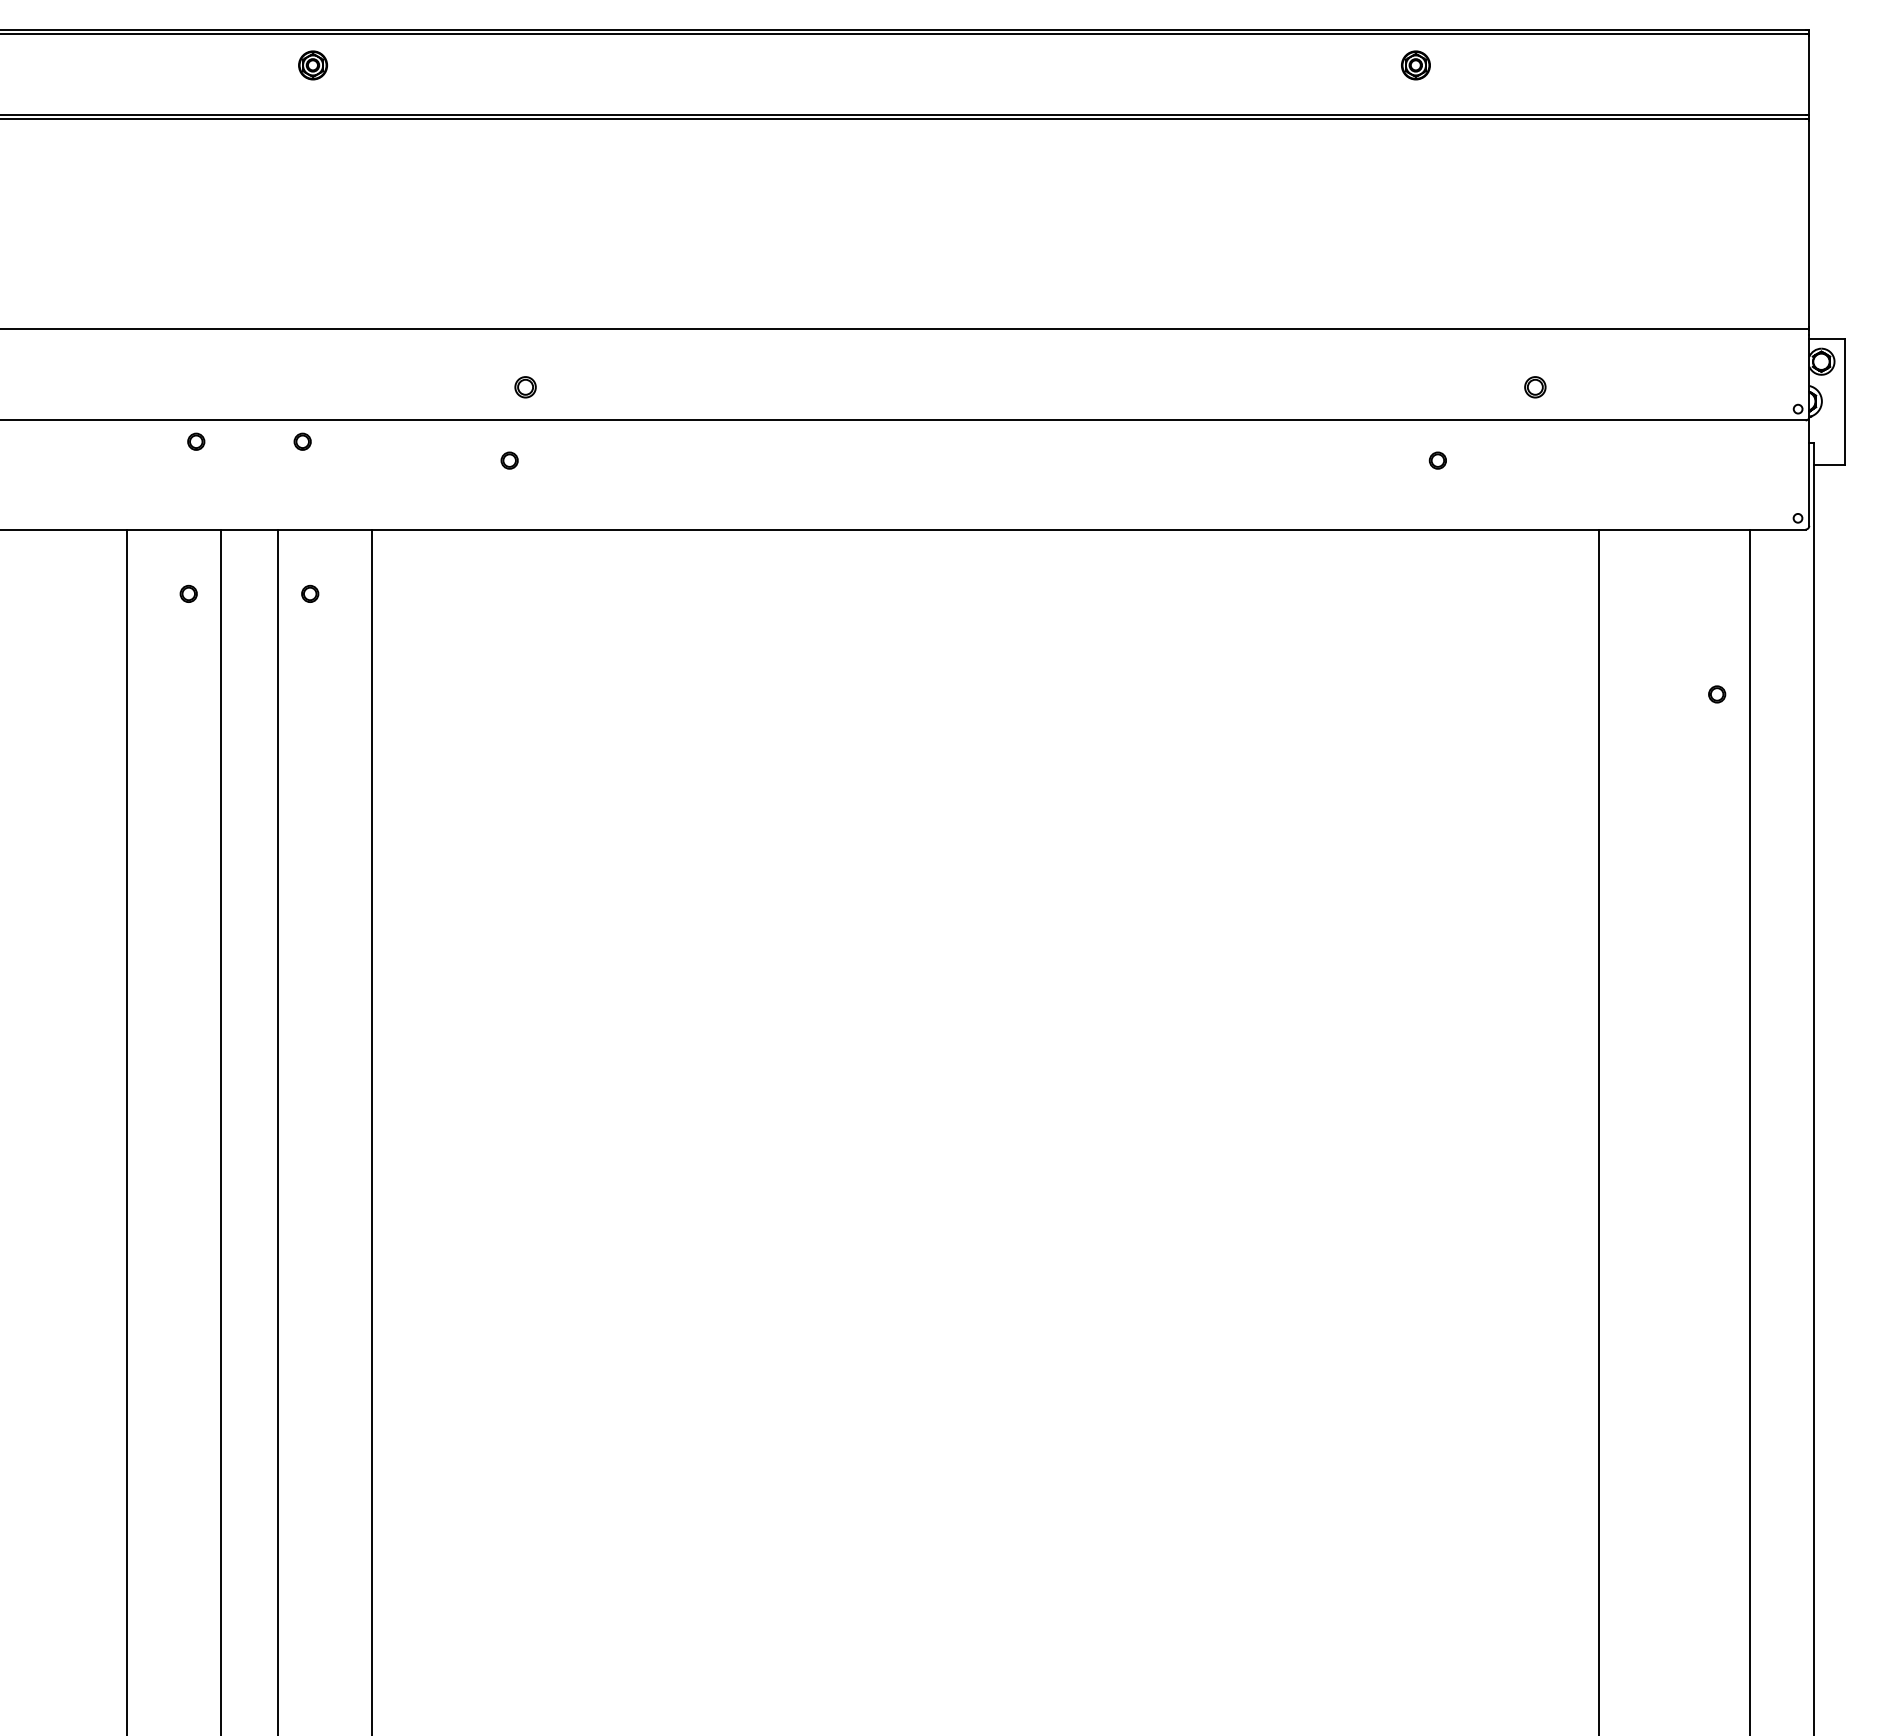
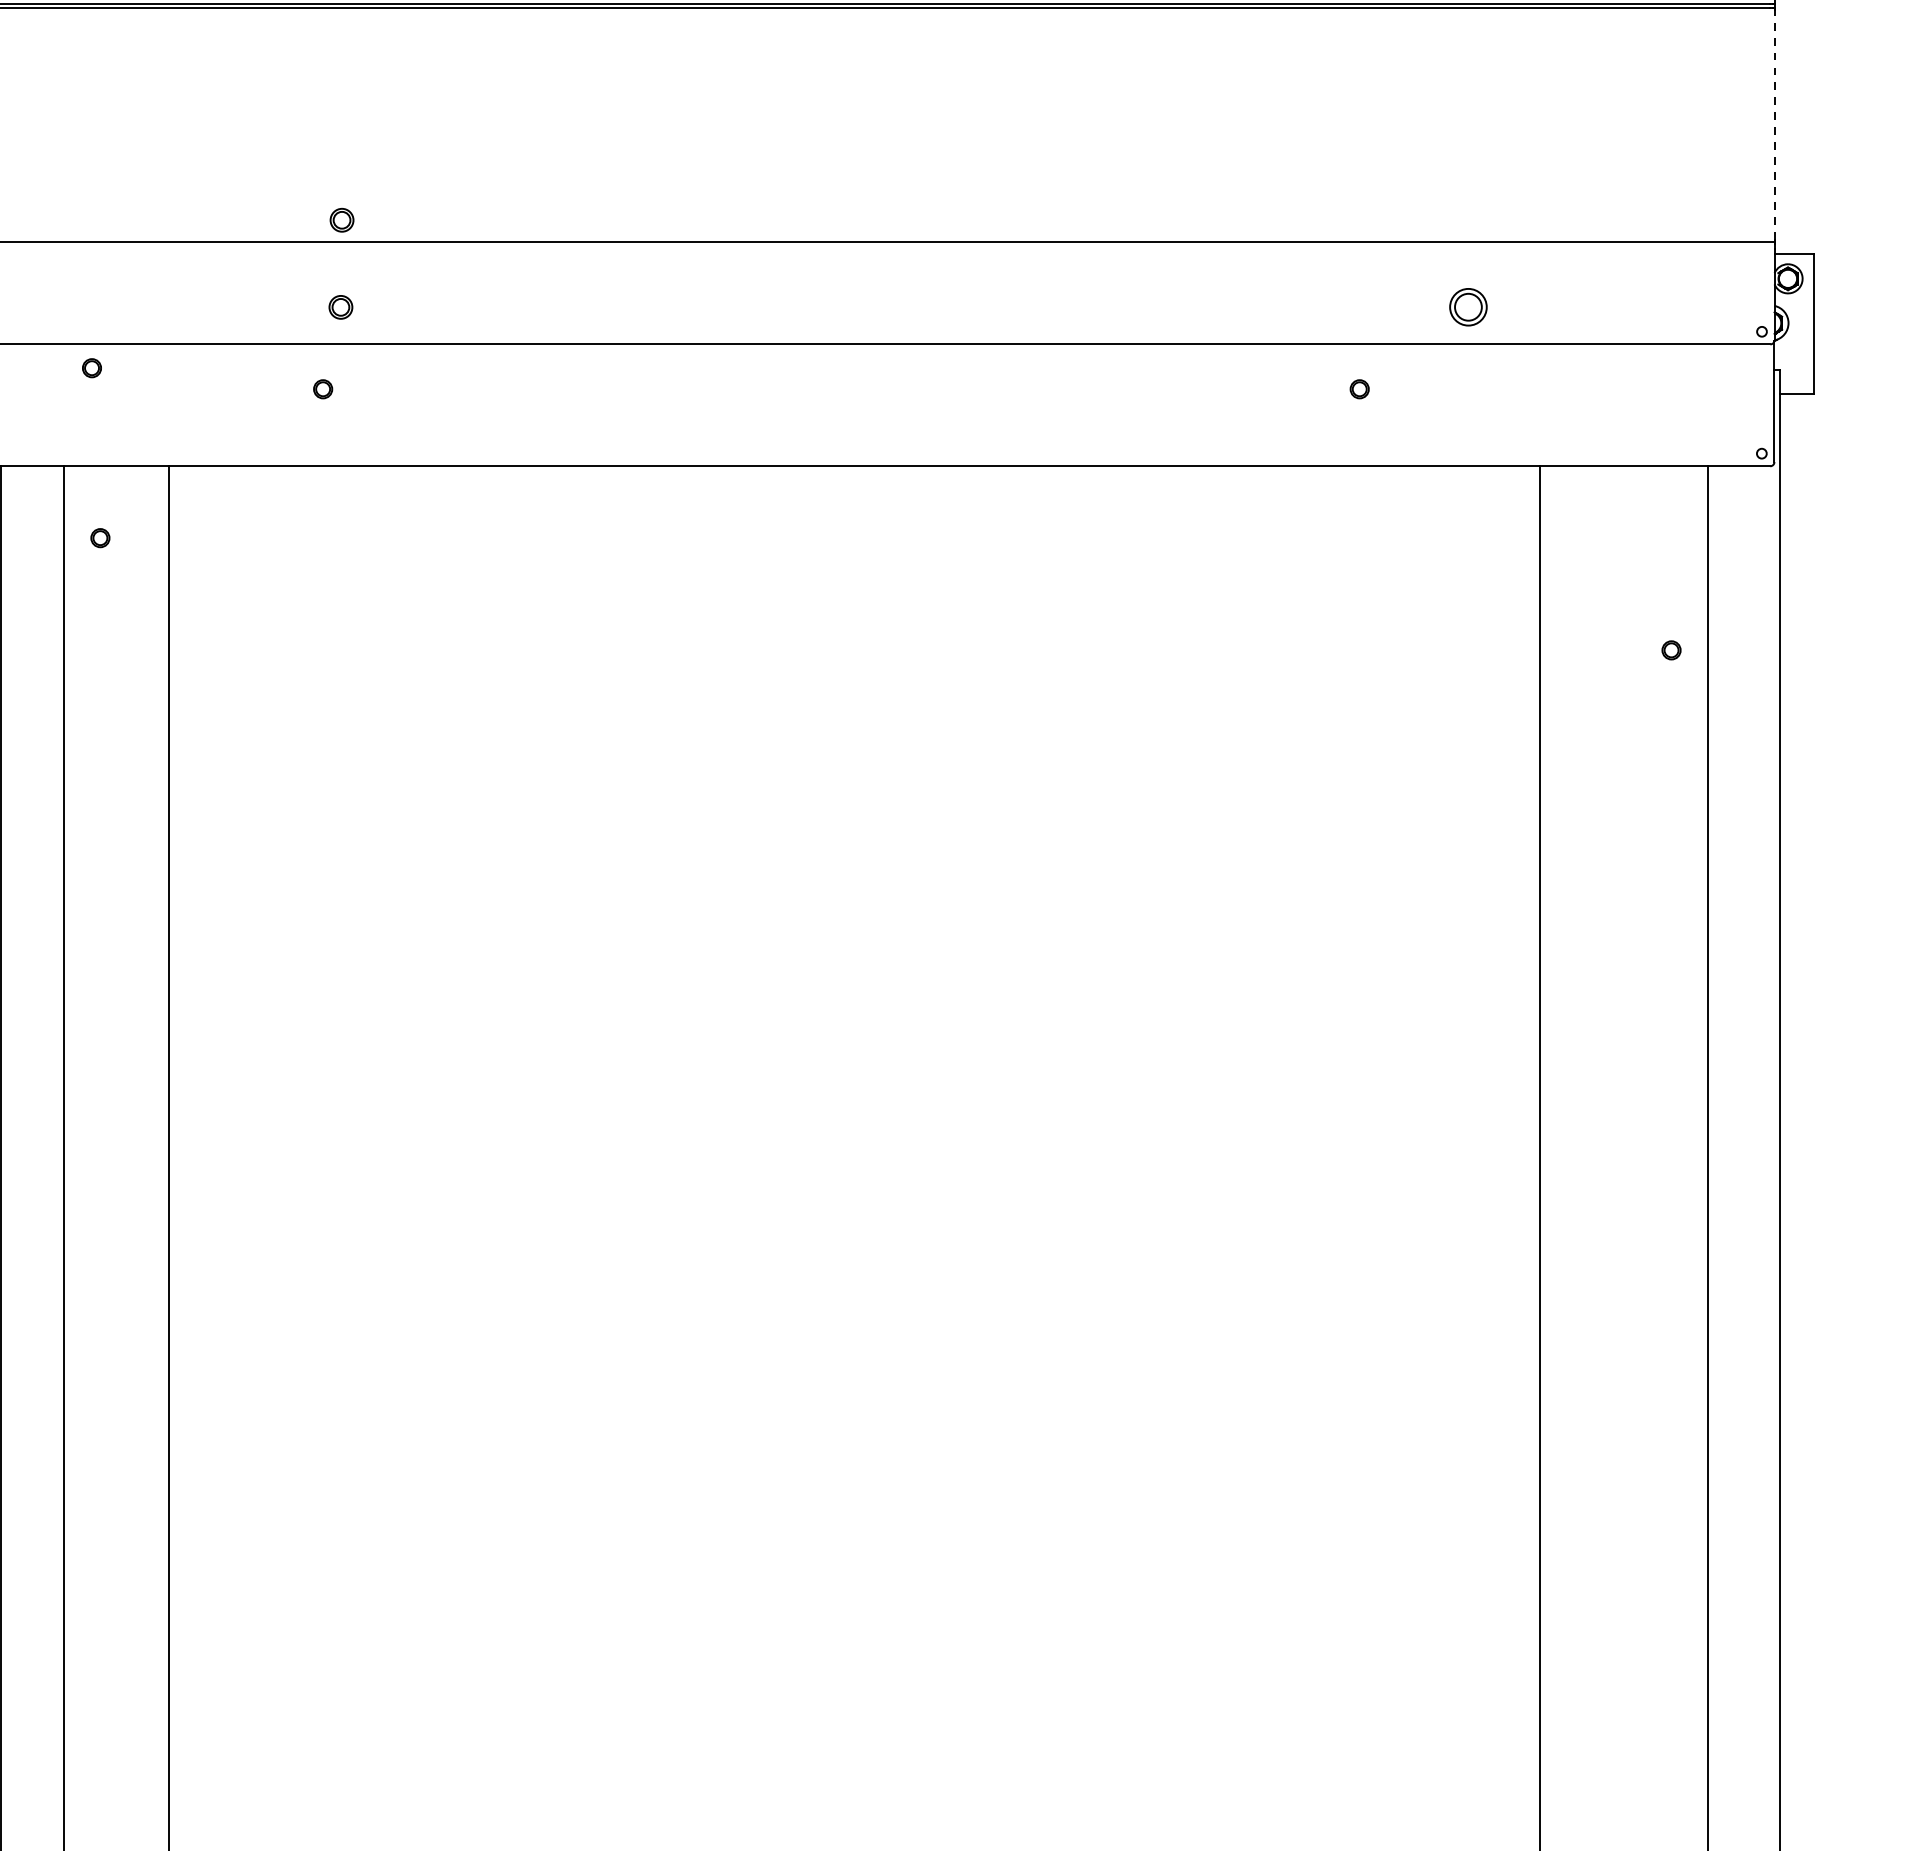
line: (1809, 224) -> (1774, 125), solid -> dashed
part: (526, 309) -> (341, 220), added
part: (1535, 387) -> (1468, 307), size x1.6

